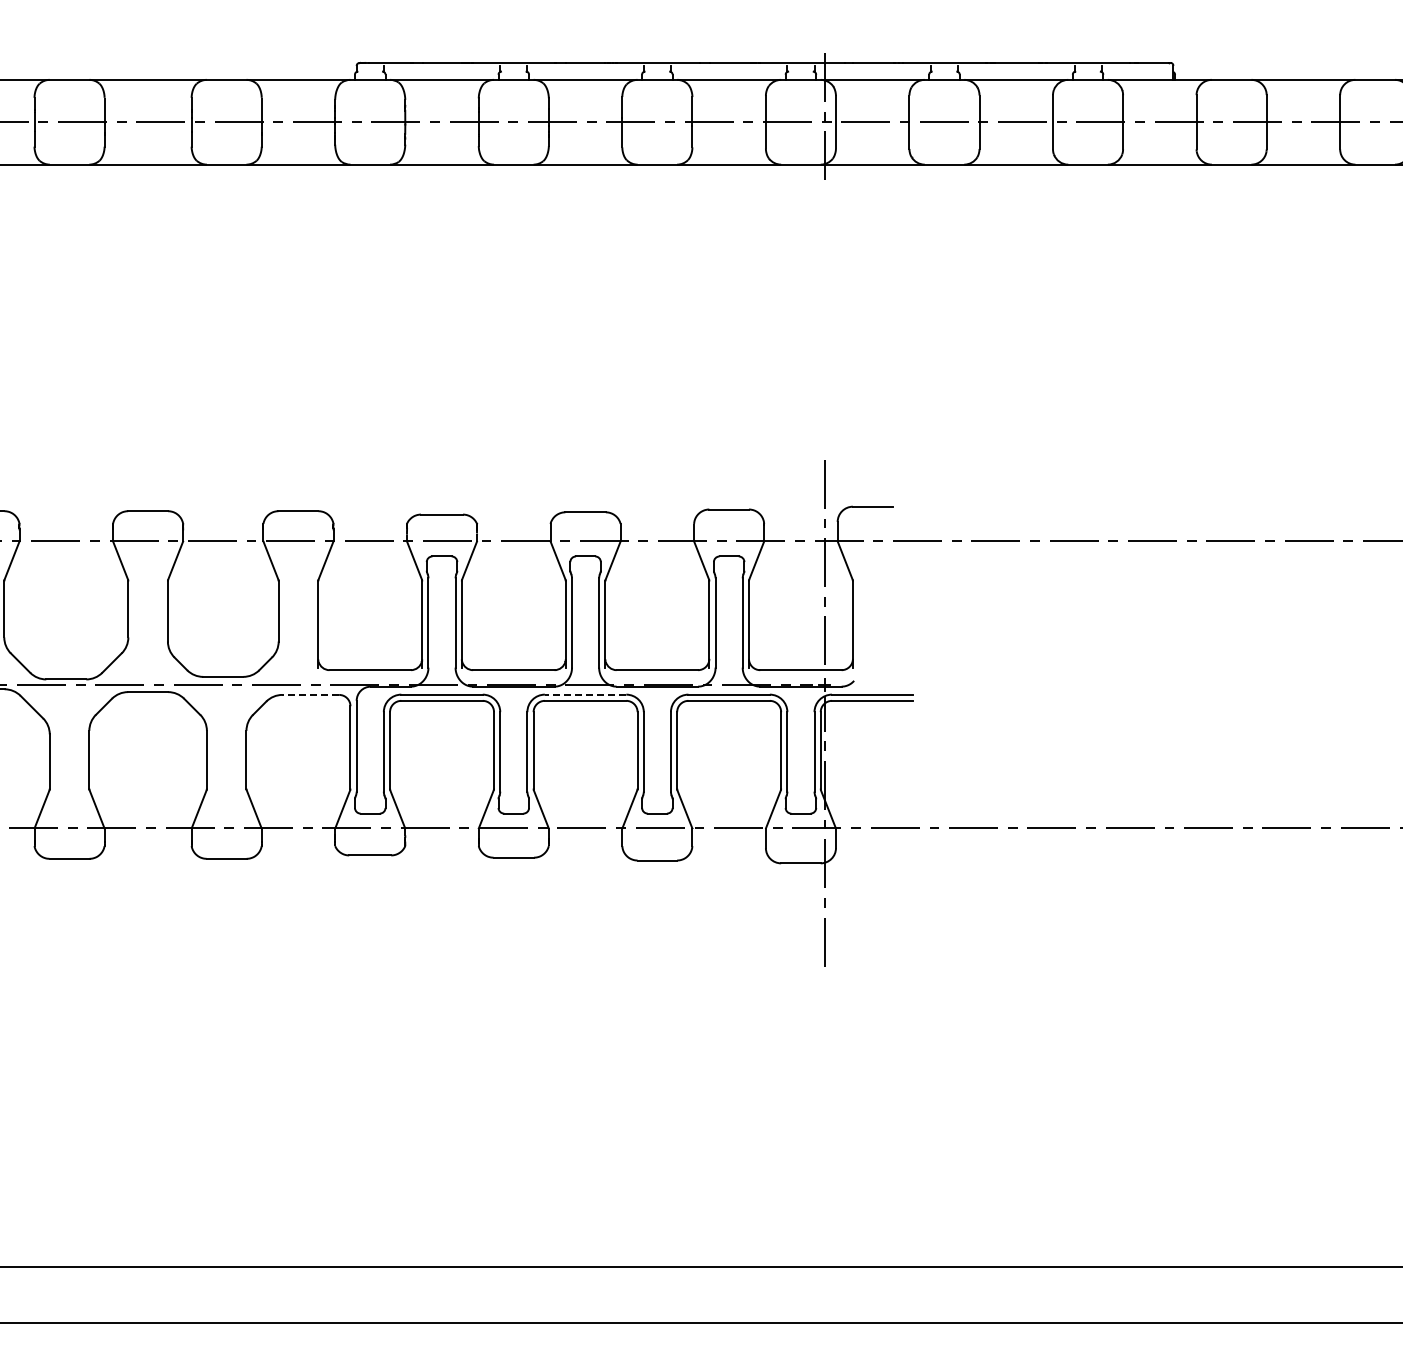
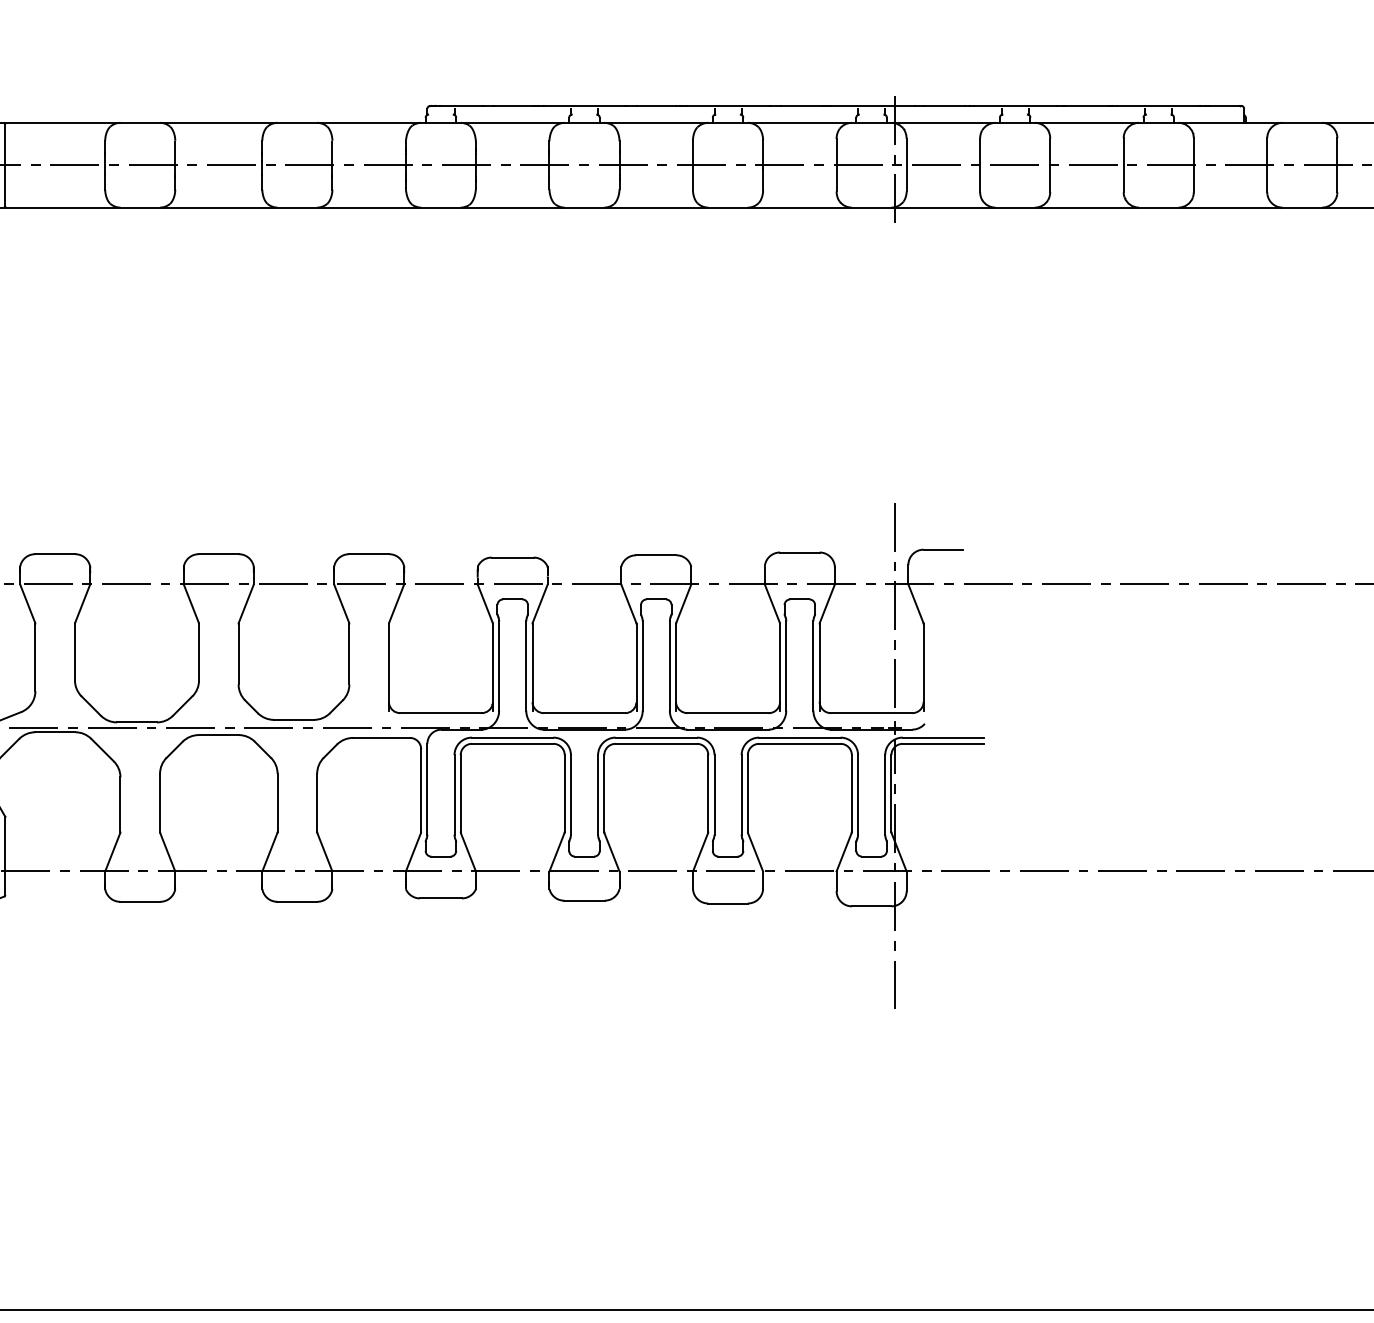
line: (310, 694) -> (381, 737), dashed -> solid
line: (585, 694) -> (656, 737), dashed -> solid

